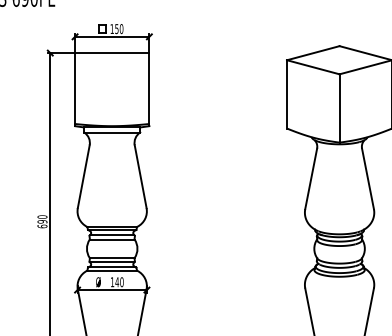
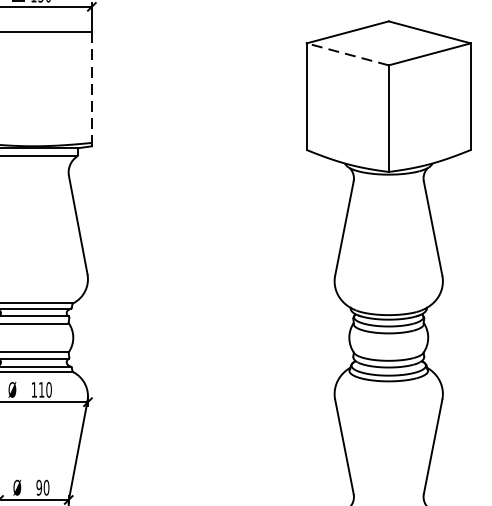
line: (312, 67) -> (346, 54), solid -> dashed
line: (149, 89) -> (92, 89), solid -> dashed
text: (117, 282) -> (42, 390), 140 -> 110

